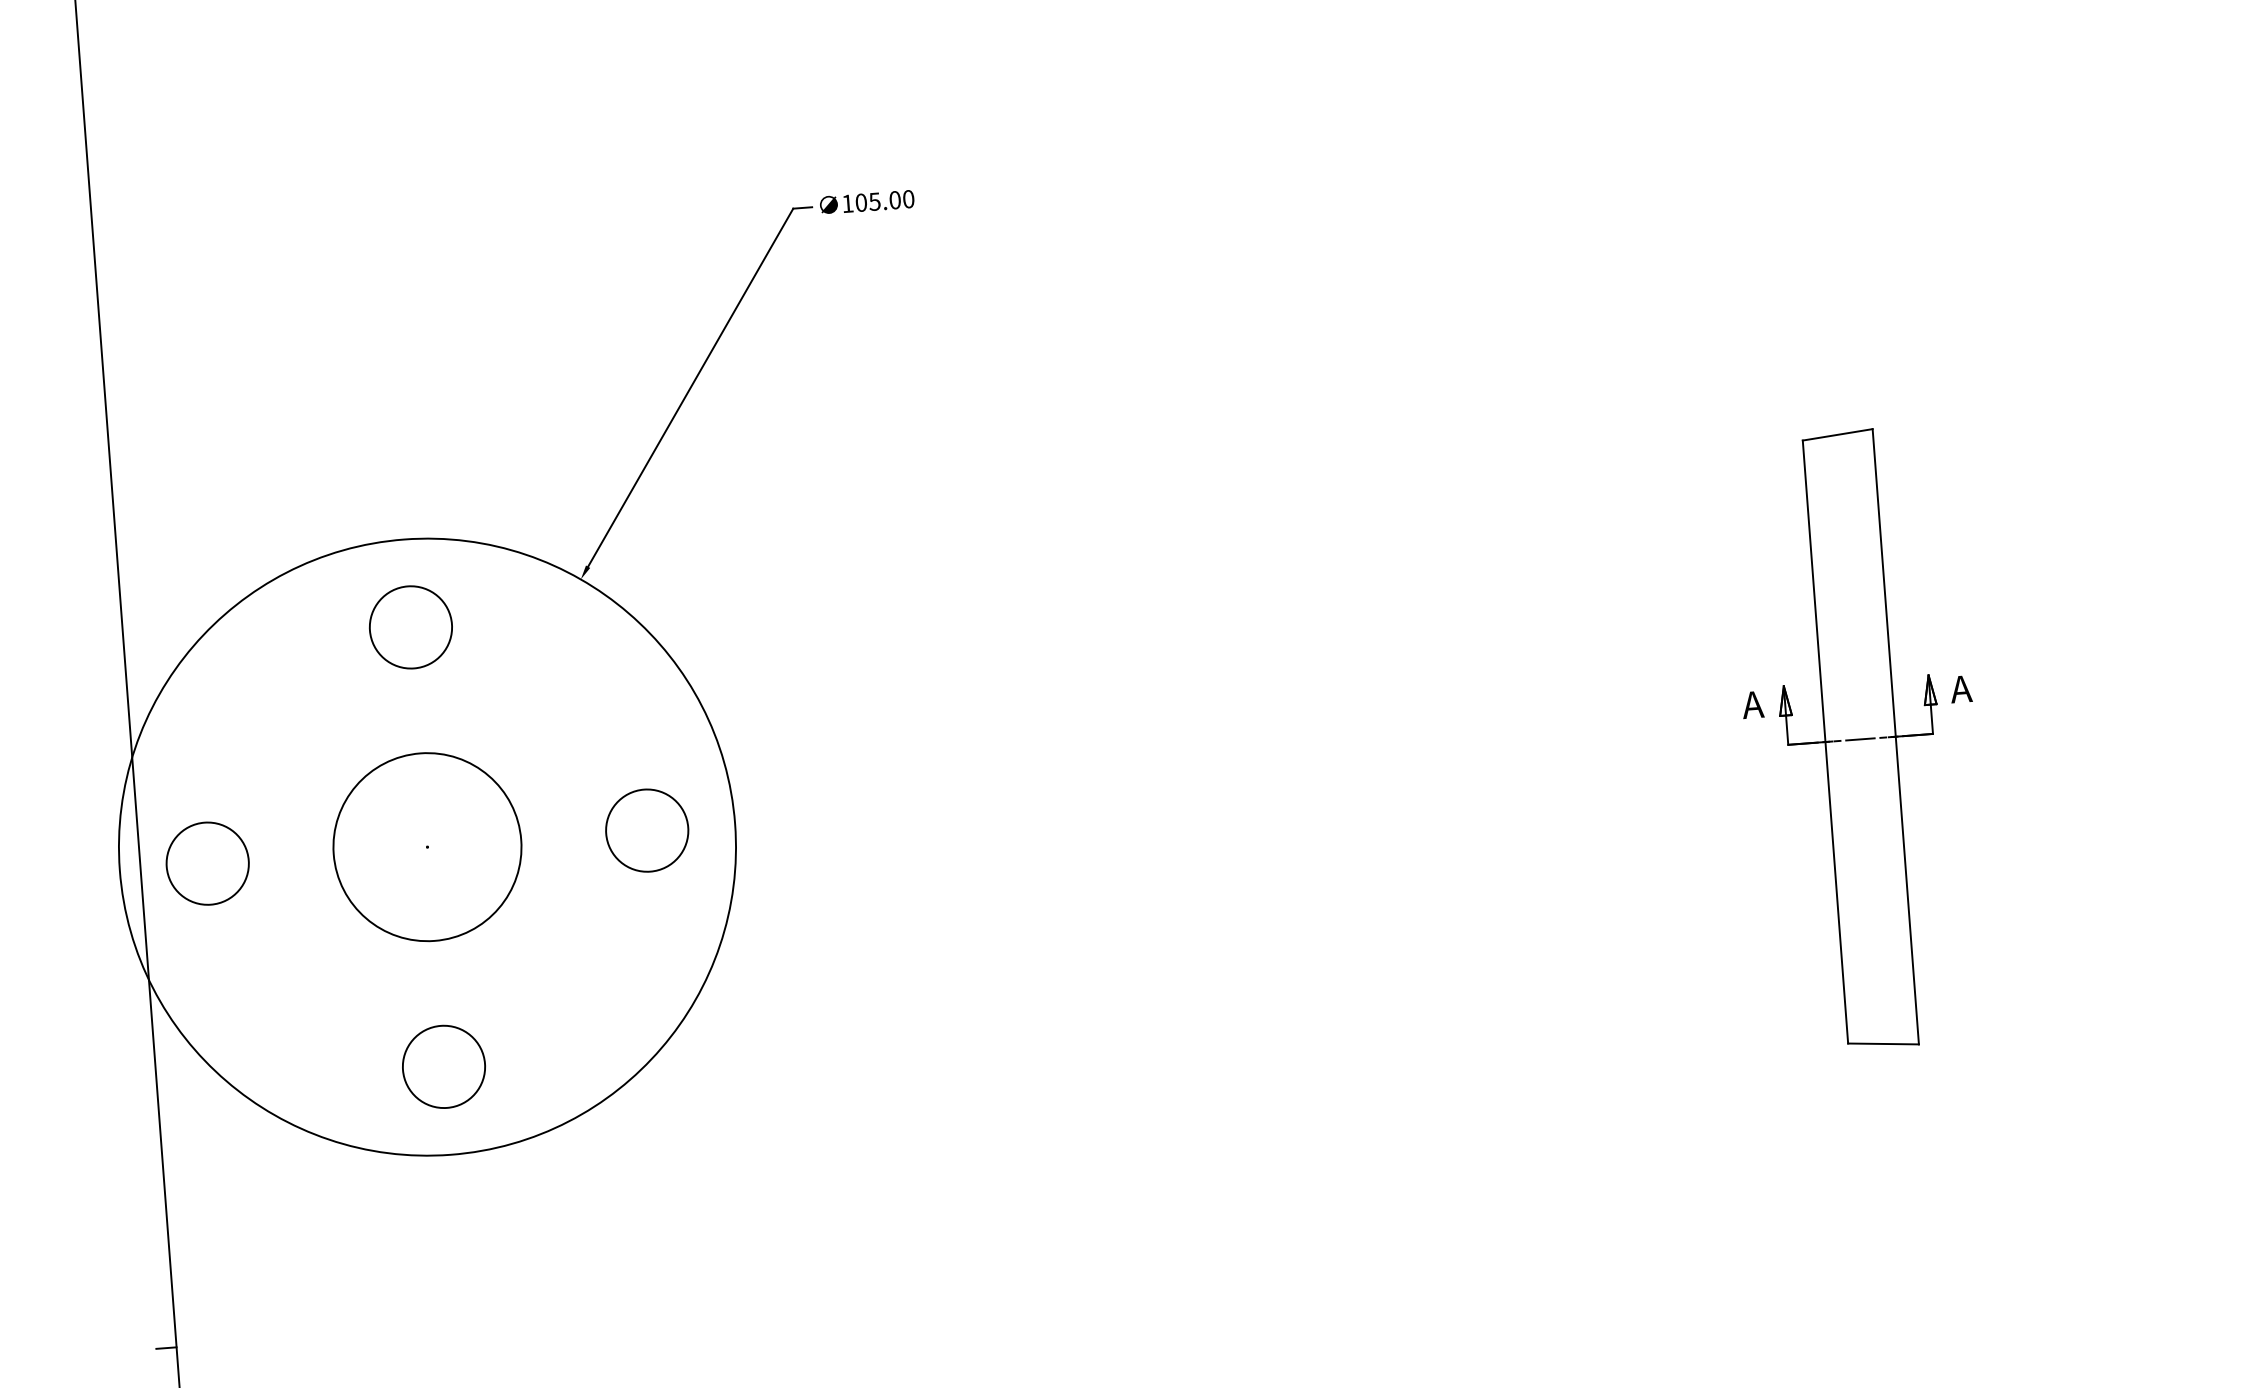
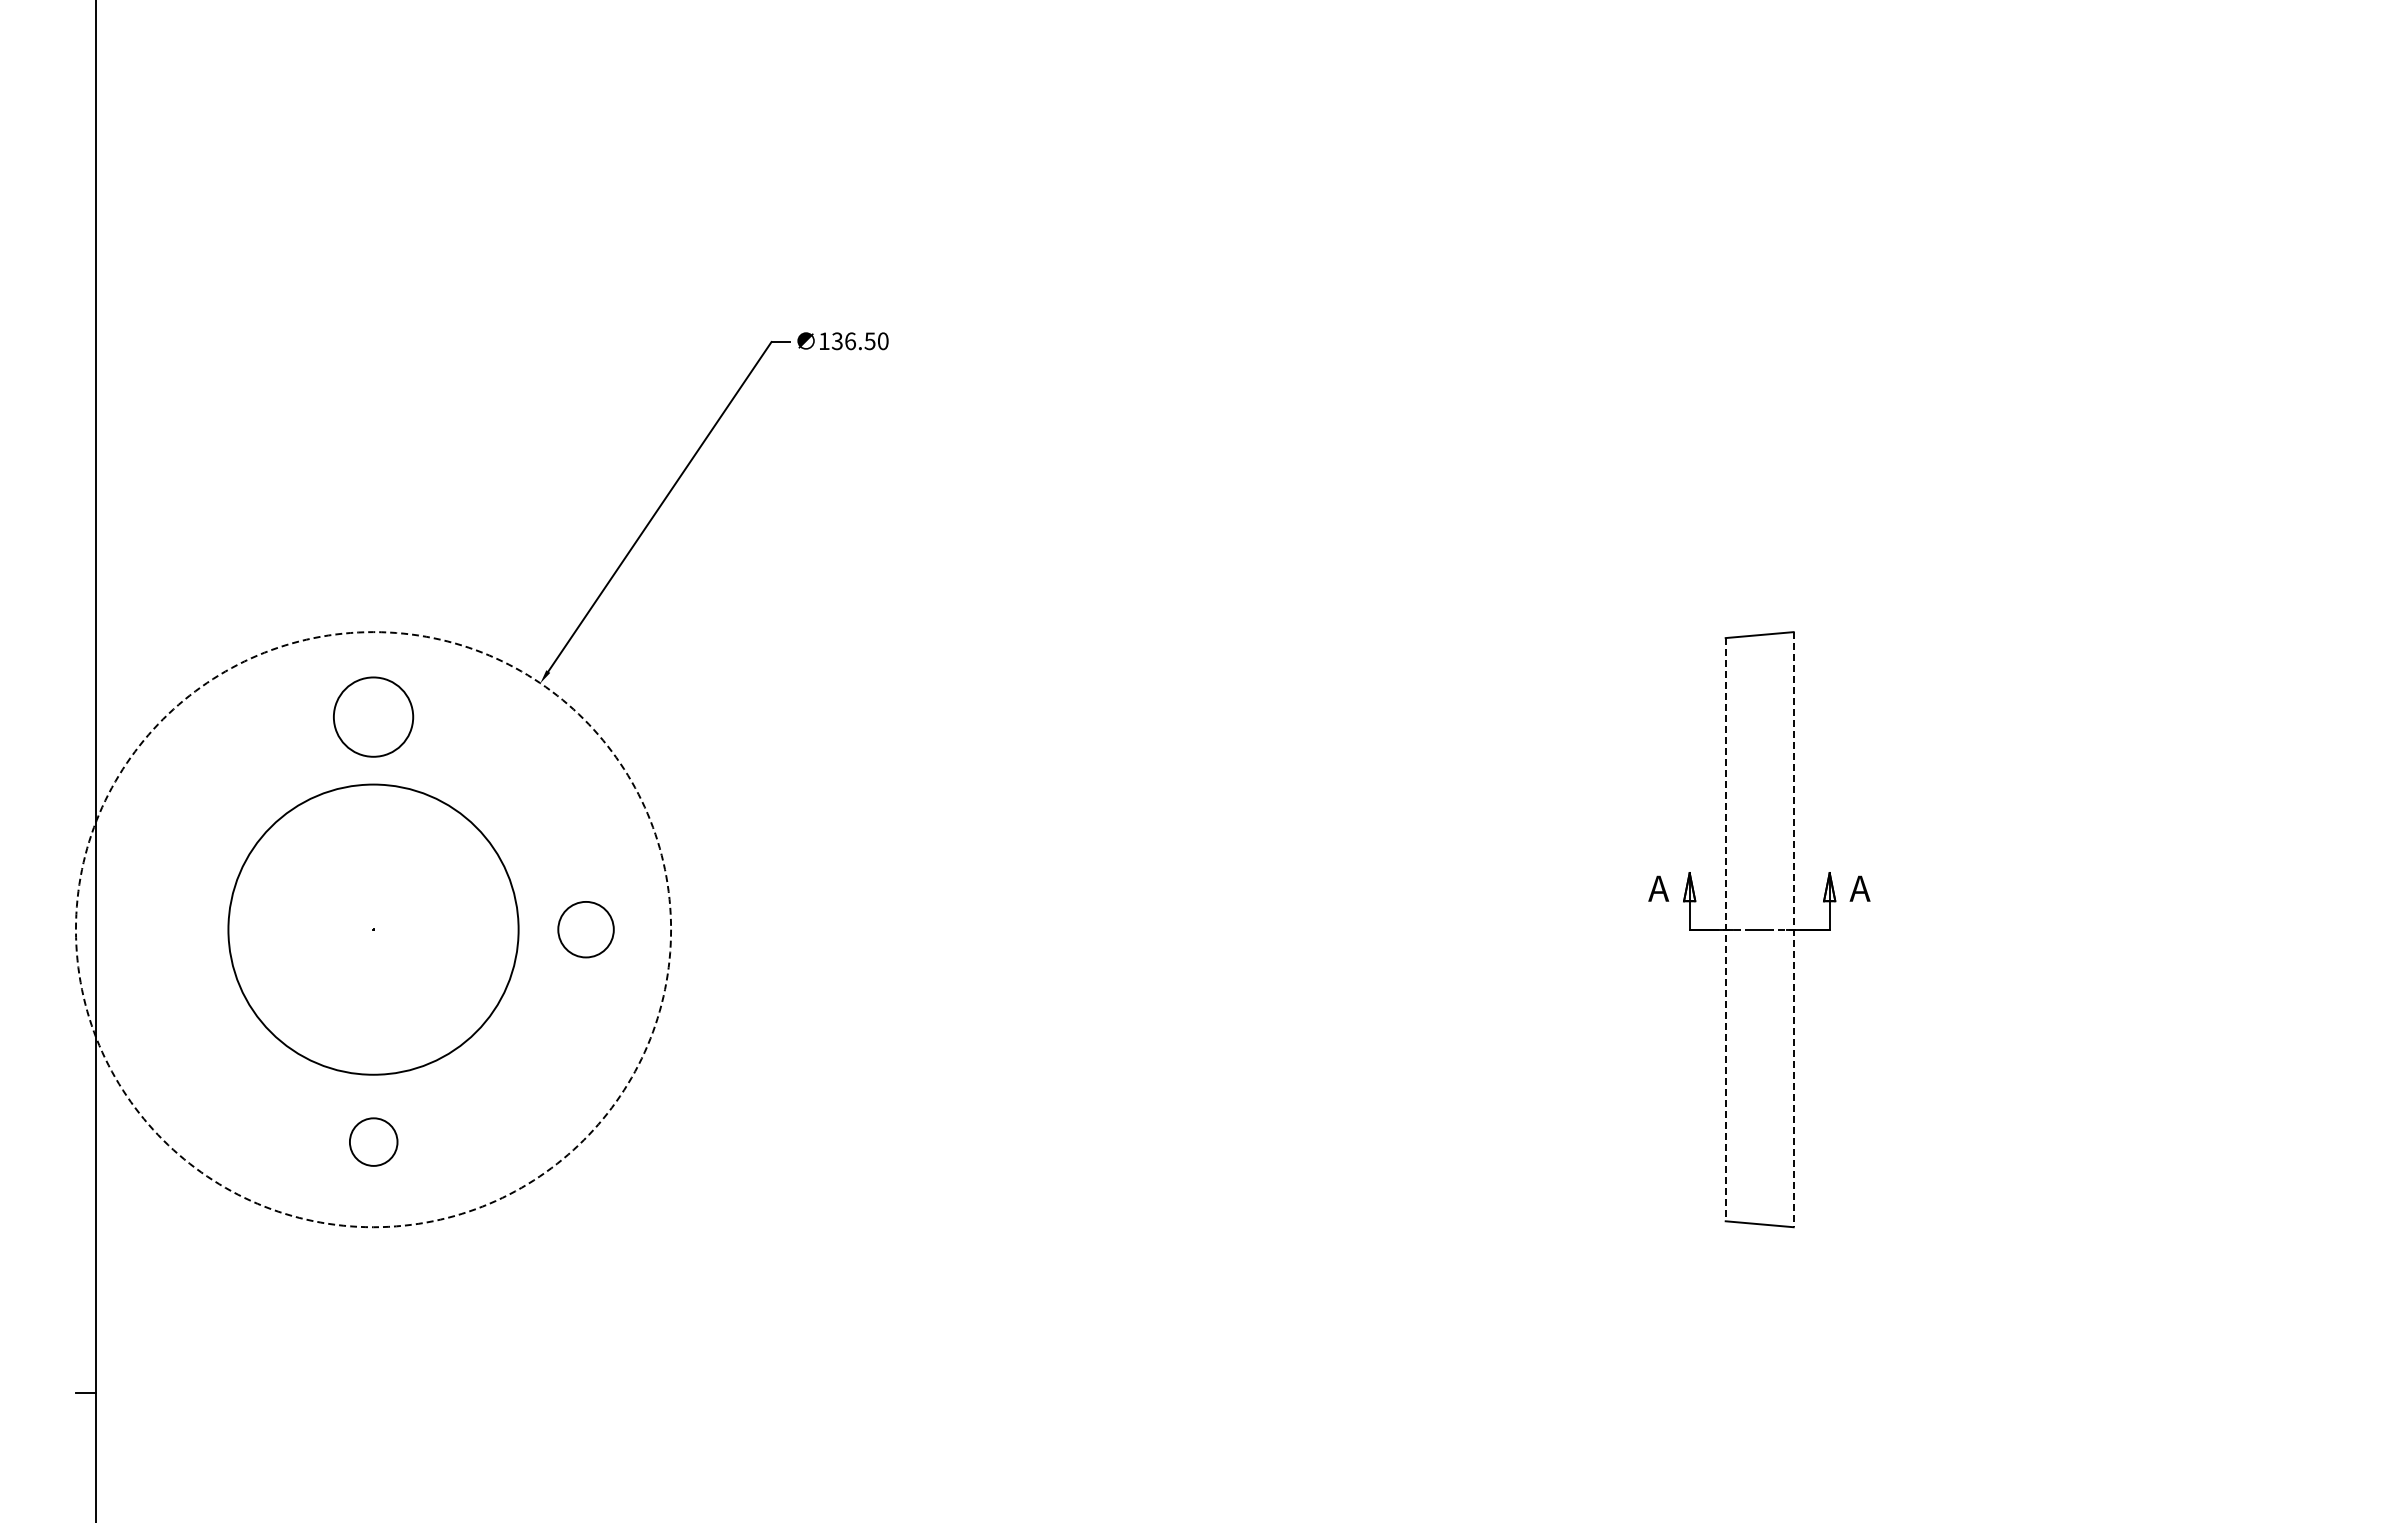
text: (877, 201) -> (853, 341), 105.00 -> 136.50
line: (1895, 736) -> (1793, 929), solid -> dashed
line: (1825, 741) -> (1725, 929), solid -> dashed
circle: (646, 830) -> (585, 929), size x0.7
circle: (427, 846) -> (373, 929), size x1.6
circle: (427, 846) -> (373, 929), solid -> dashed
circle: (207, 863) -> (160, 929), removed
circle: (443, 1066) -> (373, 1141), size x0.6

